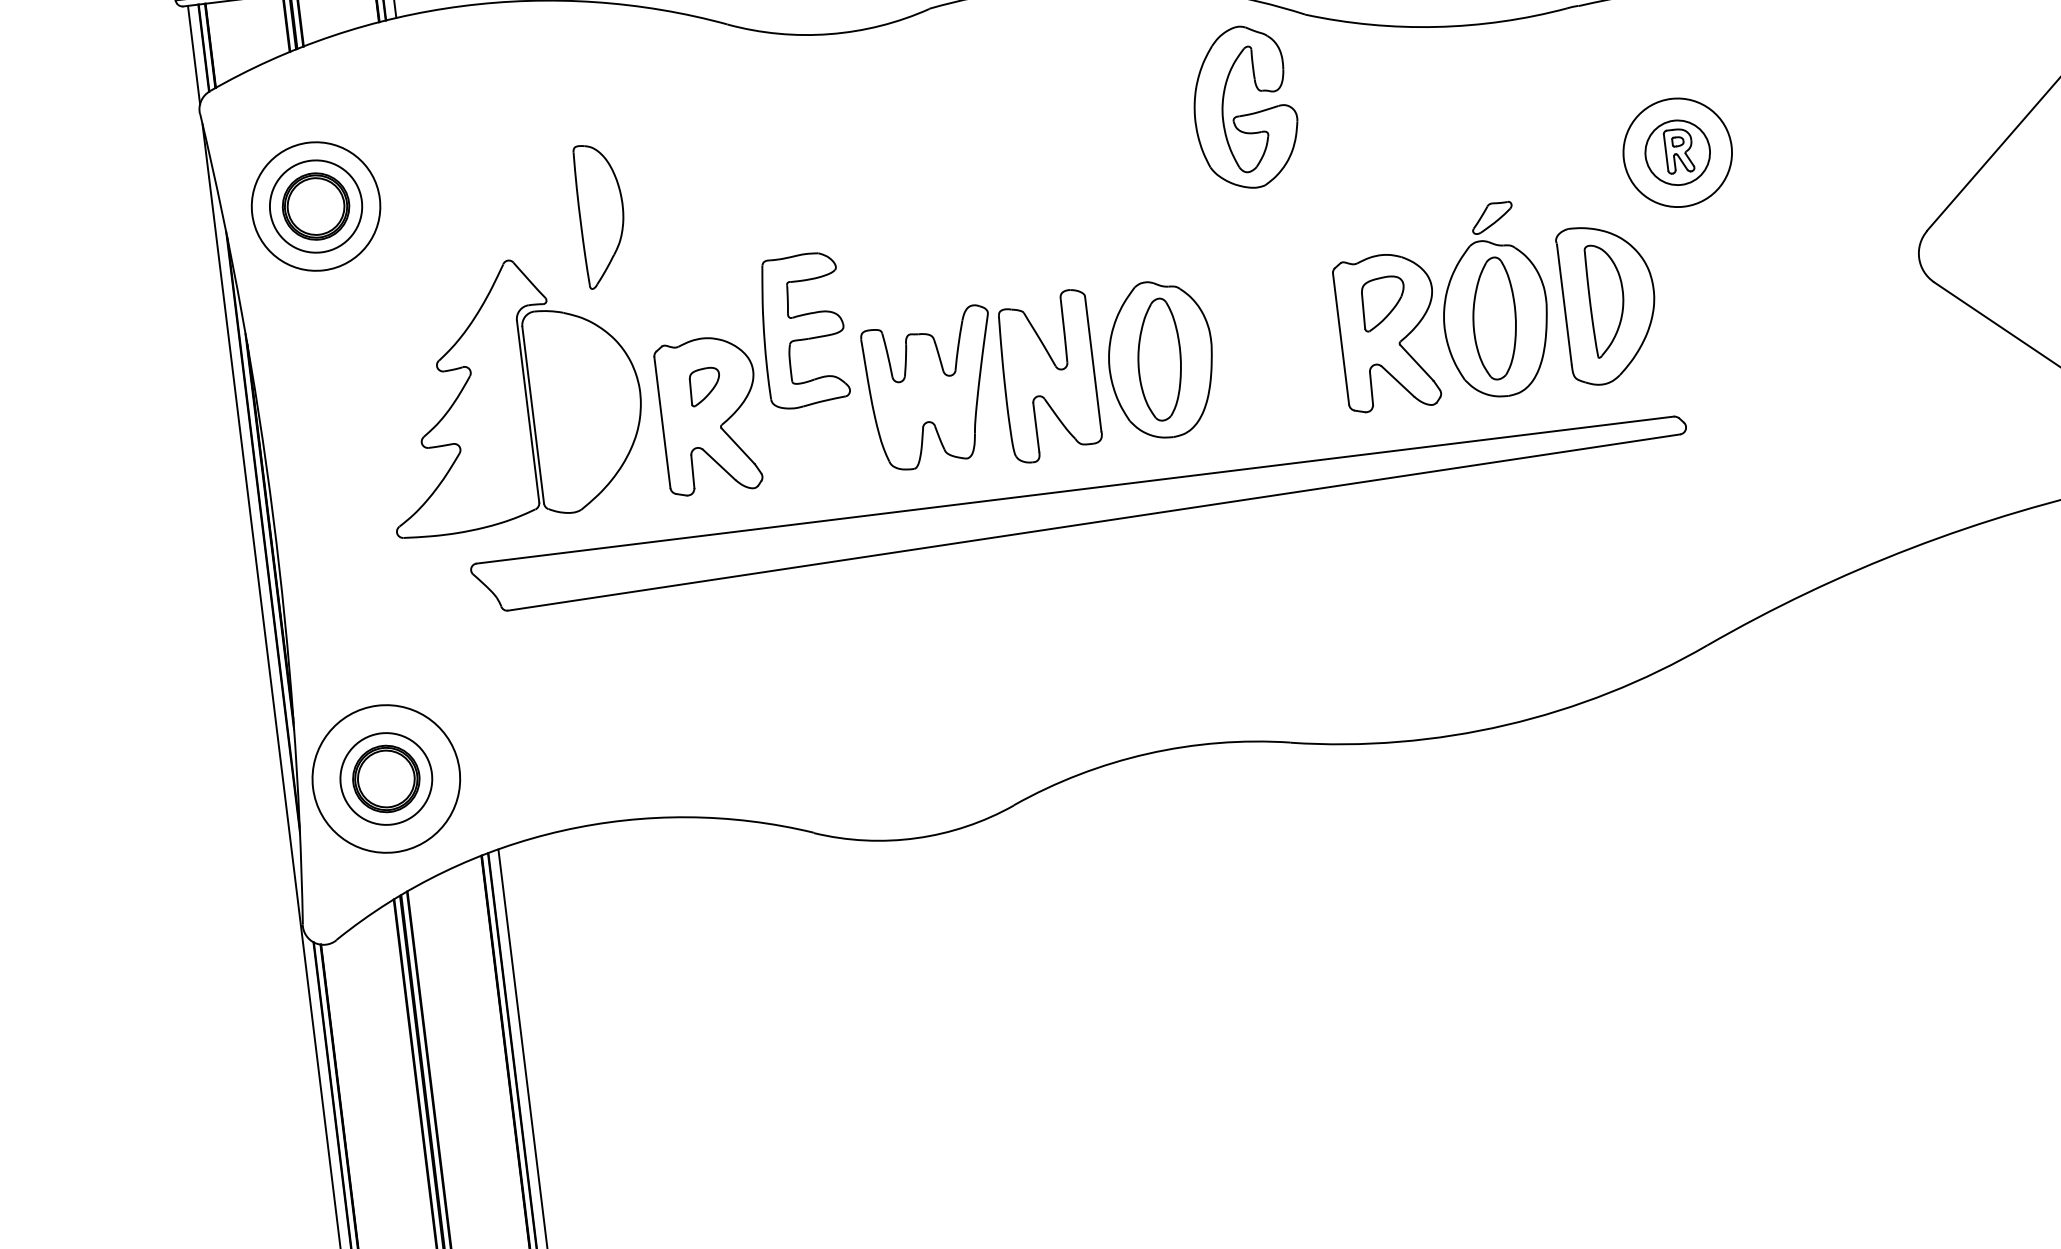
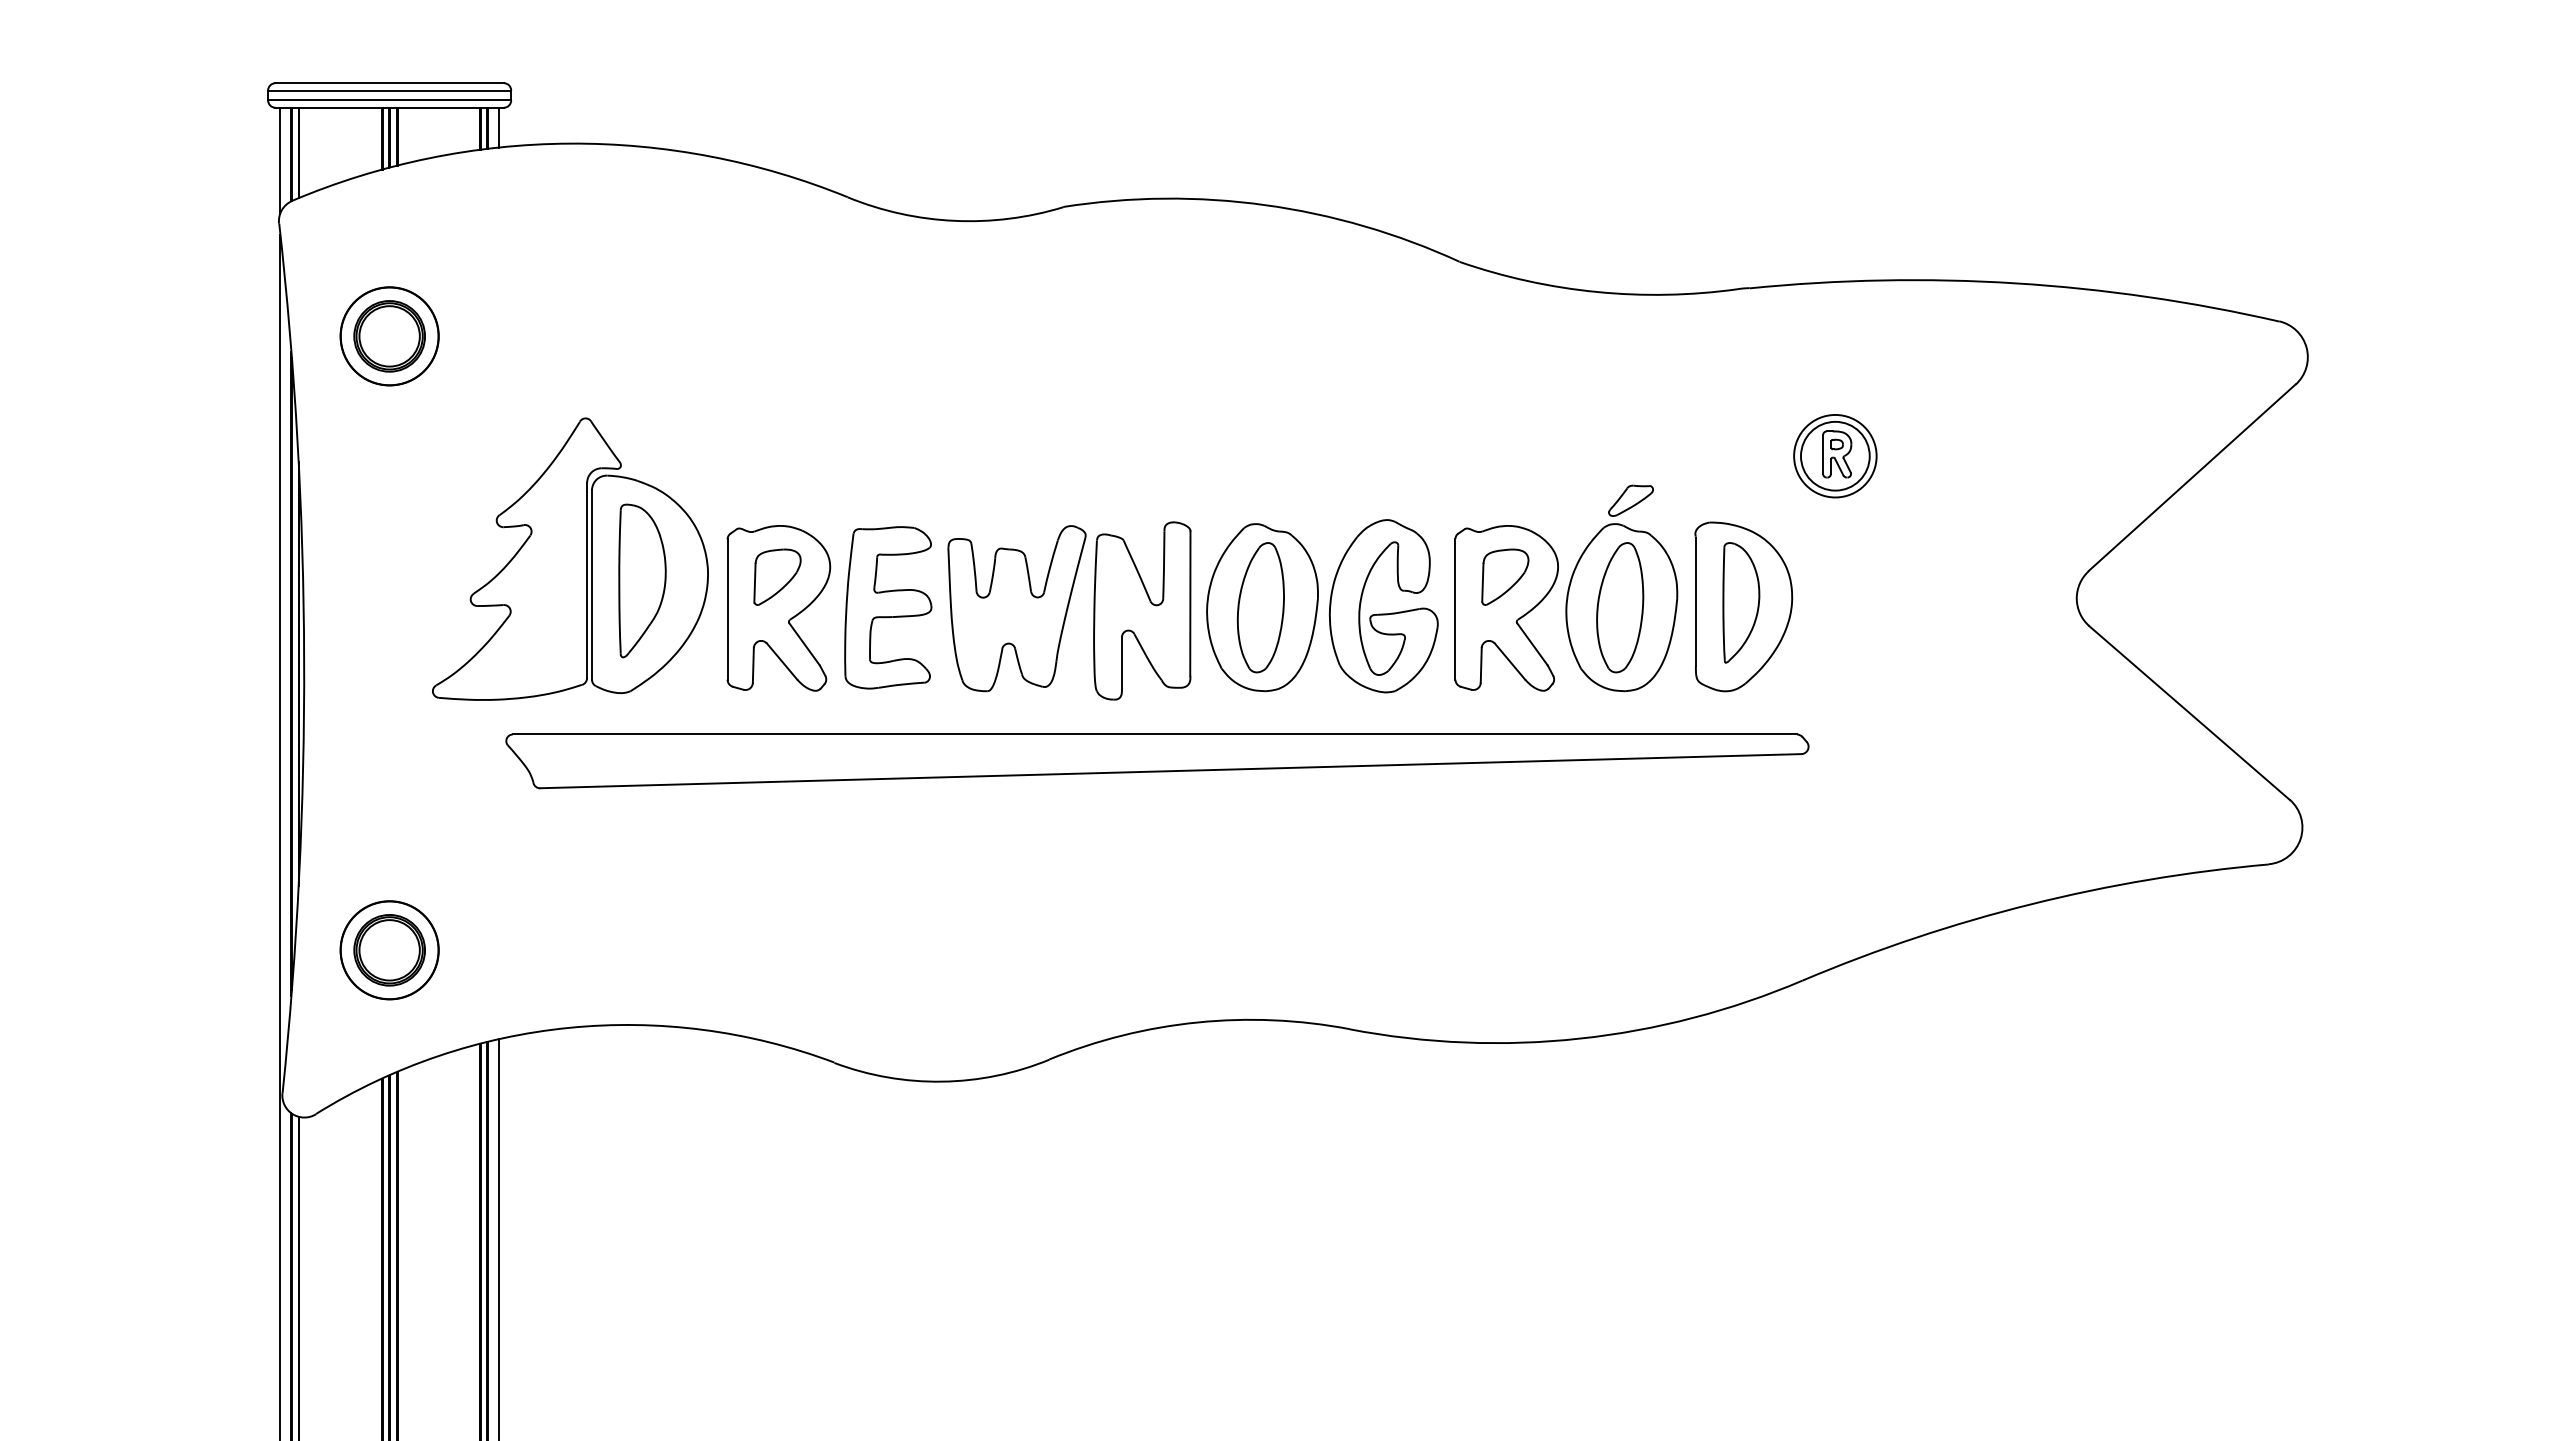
part: (1245, 114) -> (1383, 613), moved
circle: (1677, 152) -> (1835, 455), size x0.71
circle: (315, 206) -> (389, 336), size x0.71
part: (601, 215) -> (642, 580), moved
part: (803, 330) -> (888, 607), moved
part: (705, 386) -> (777, 576), size x1.43
circle: (386, 779) -> (389, 950), size x0.62

